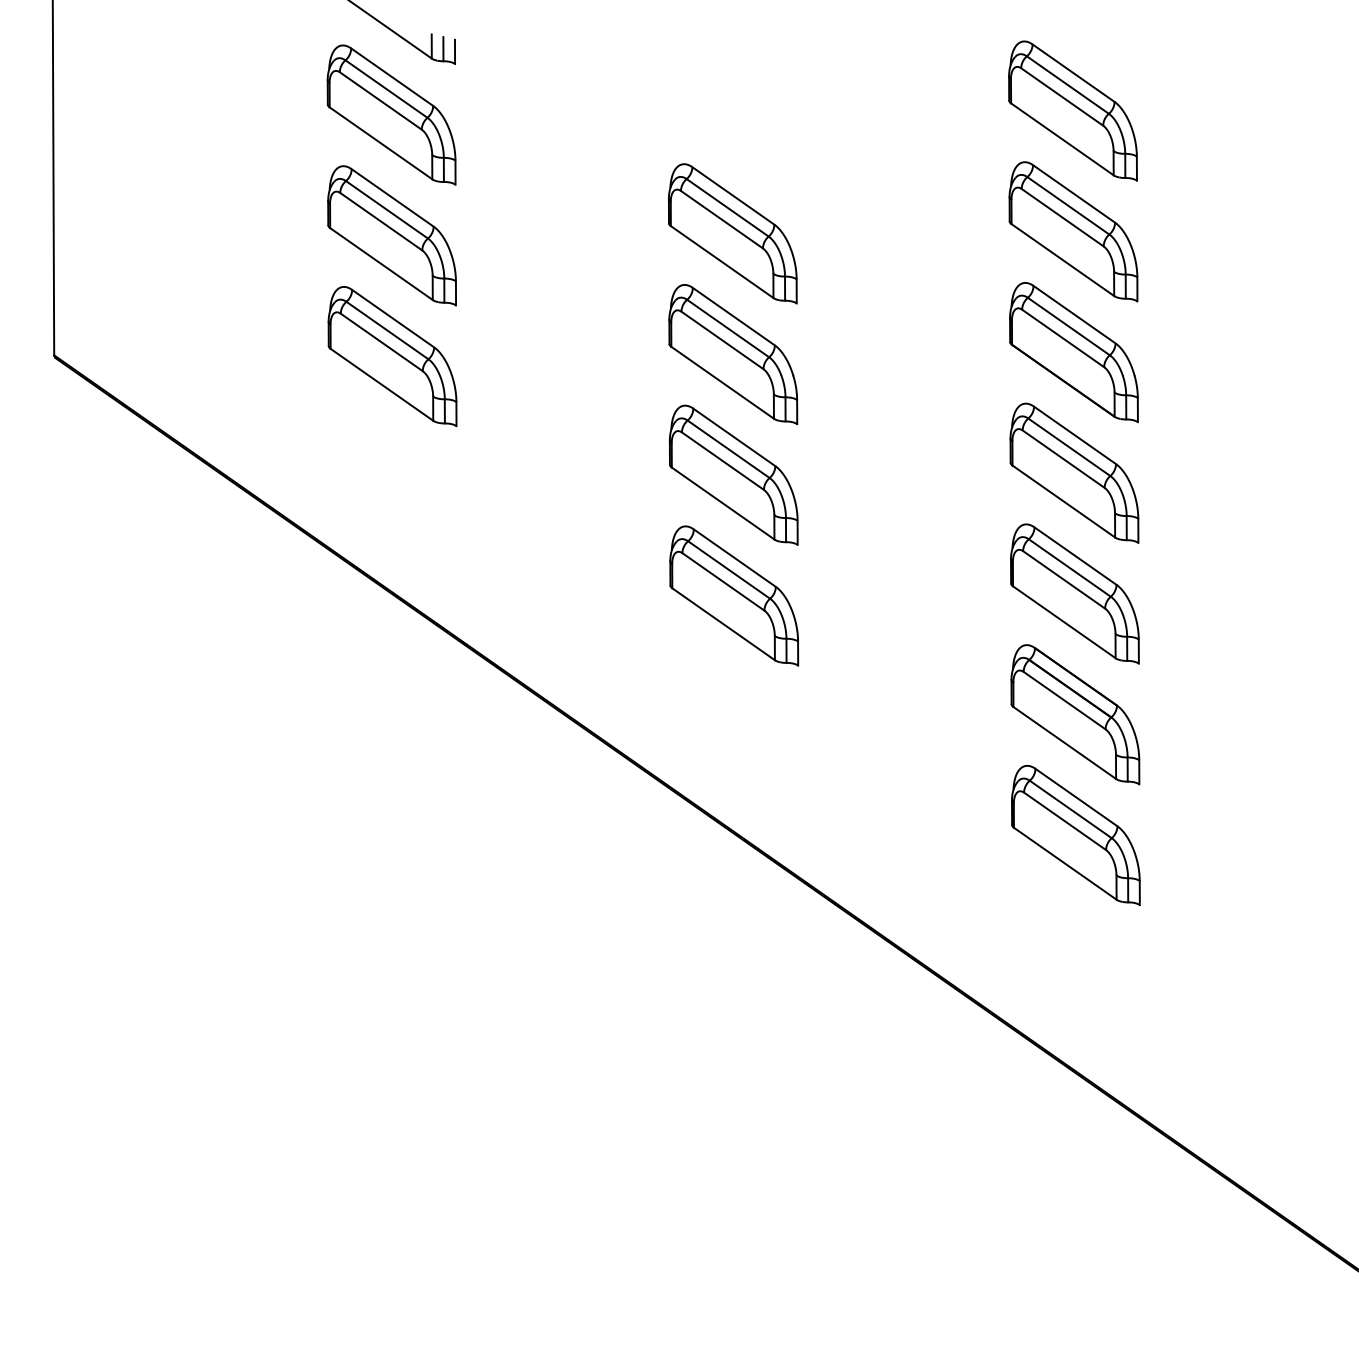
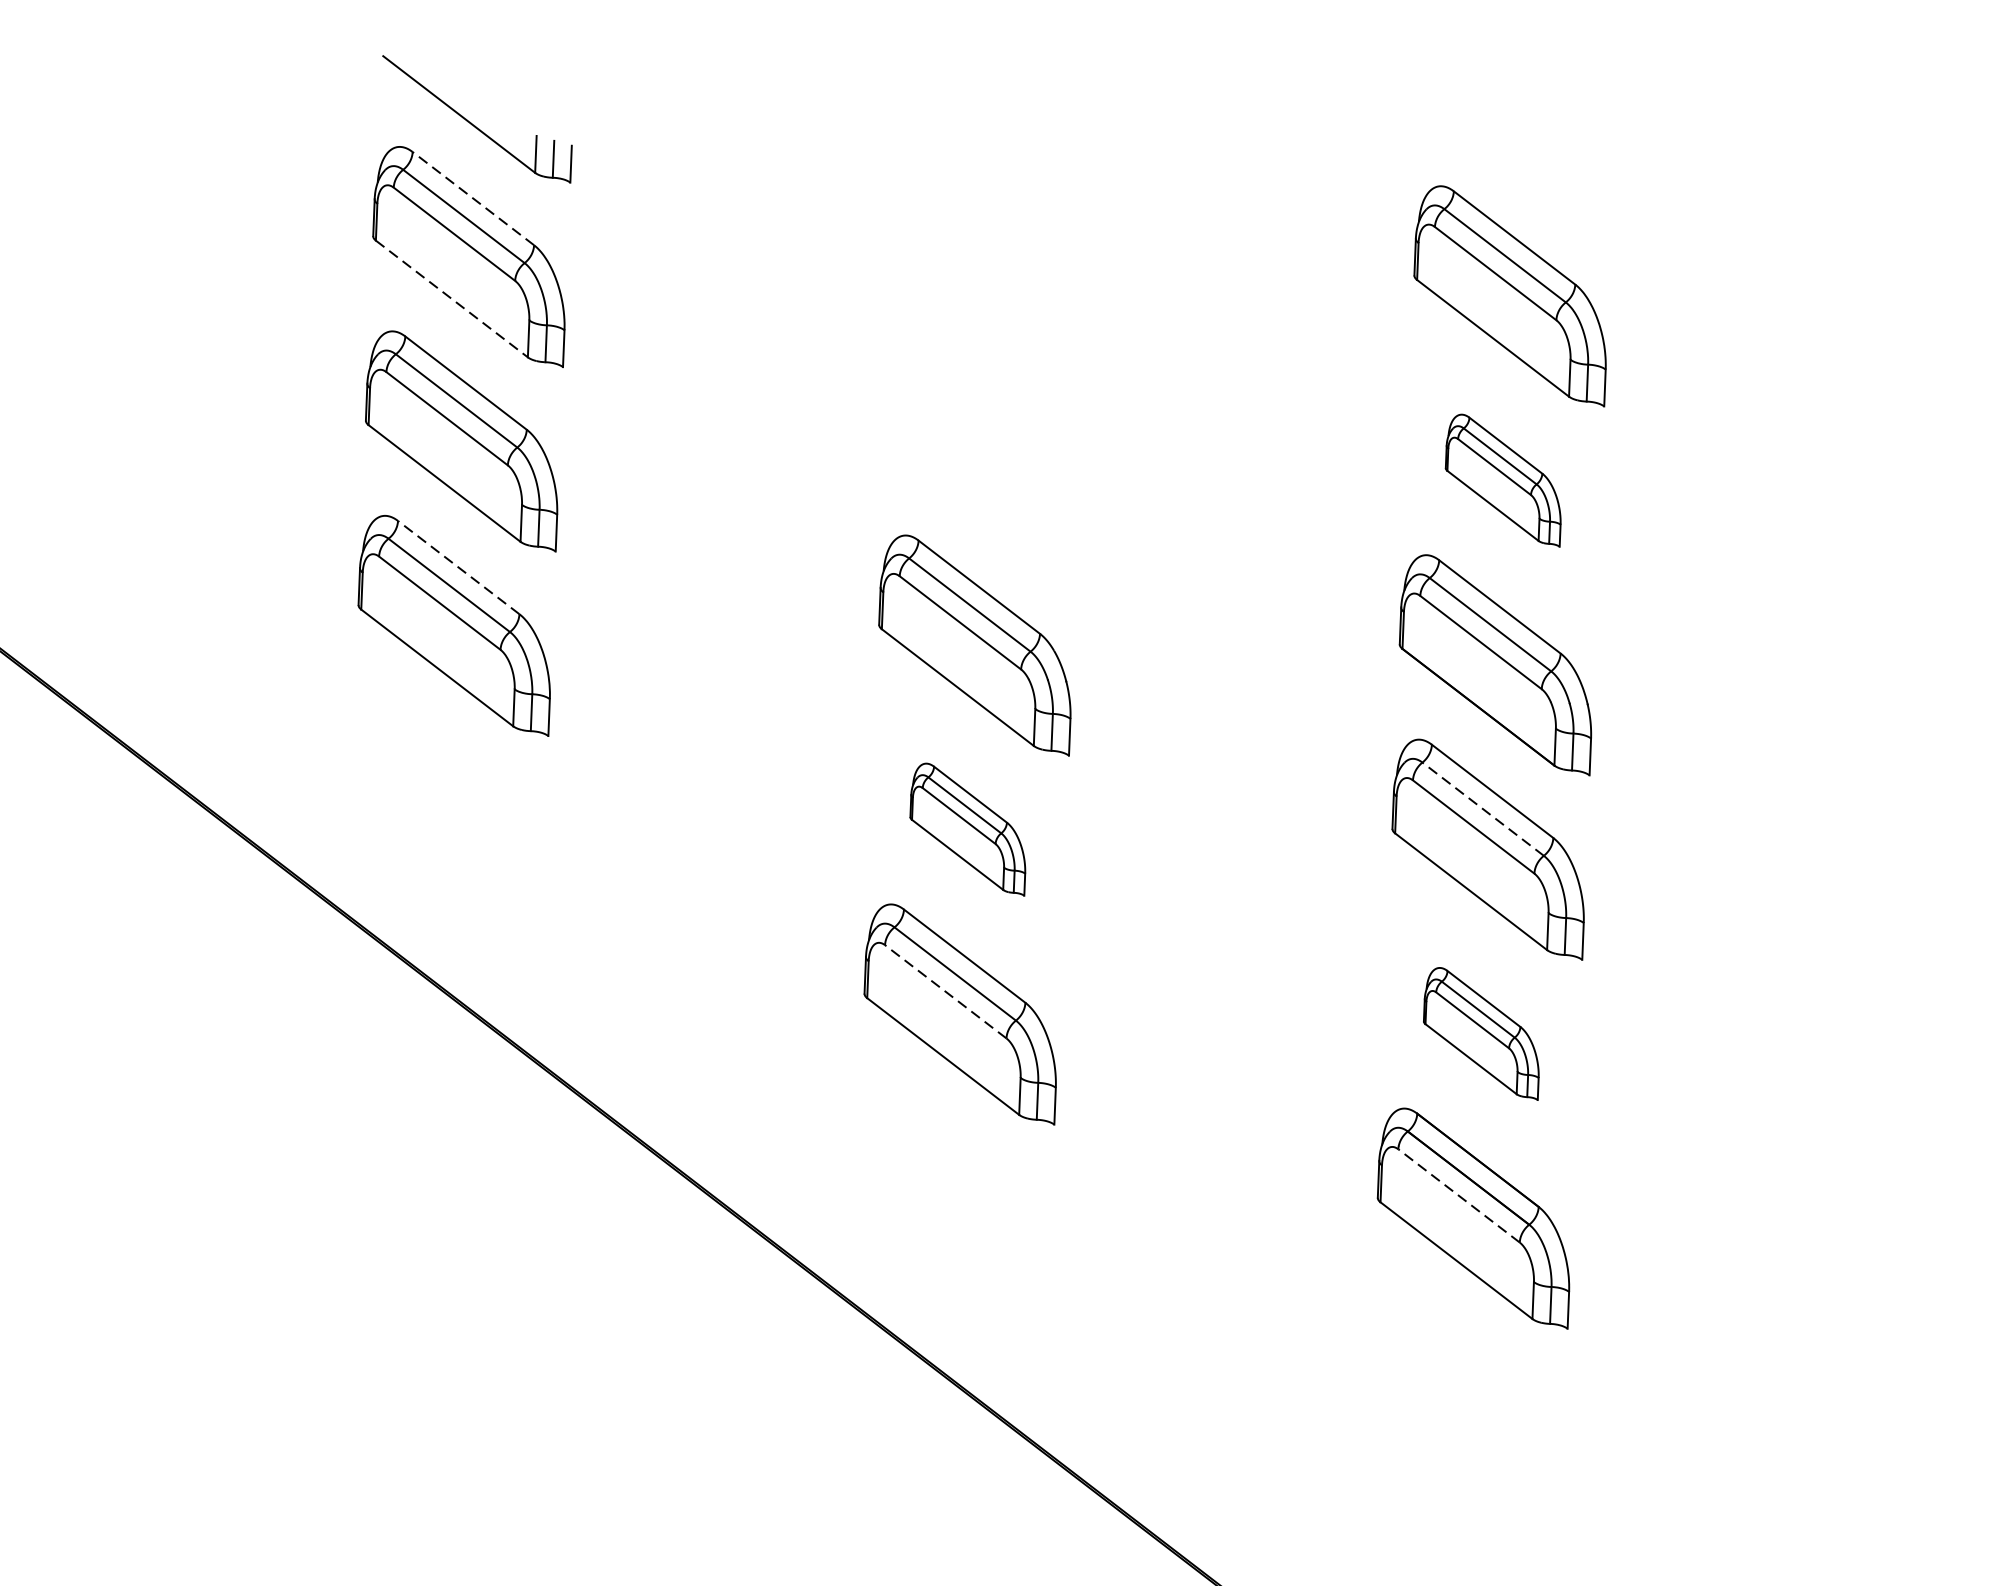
line: (391, 76) -> (472, 197), solid -> dashed
line: (381, 143) -> (452, 299), solid -> dashed
part: (1073, 231) -> (1503, 479), size x0.6
part: (732, 233) -> (982, 460), removed
line: (392, 318) -> (457, 567), solid -> dashed
line: (1068, 446) -> (1481, 807), solid -> dashed
part: (733, 474) -> (968, 828), size x0.6
line: (723, 581) -> (945, 991), solid -> dashed
part: (1074, 593) -> (1481, 1032), size x0.6
line: (1064, 700) -> (1458, 1195), solid -> dashed
part: (1075, 835) -> (1466, 1402), removed

